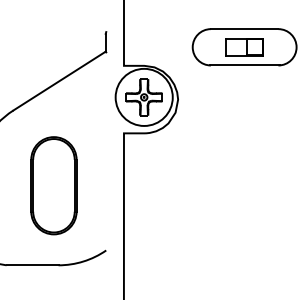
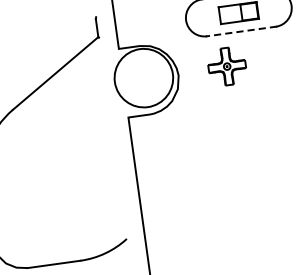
line: (244, 65) -> (241, 31), solid -> dashed
part: (143, 97) -> (226, 66), moved
part: (53, 185) -> (64, 180), removed

